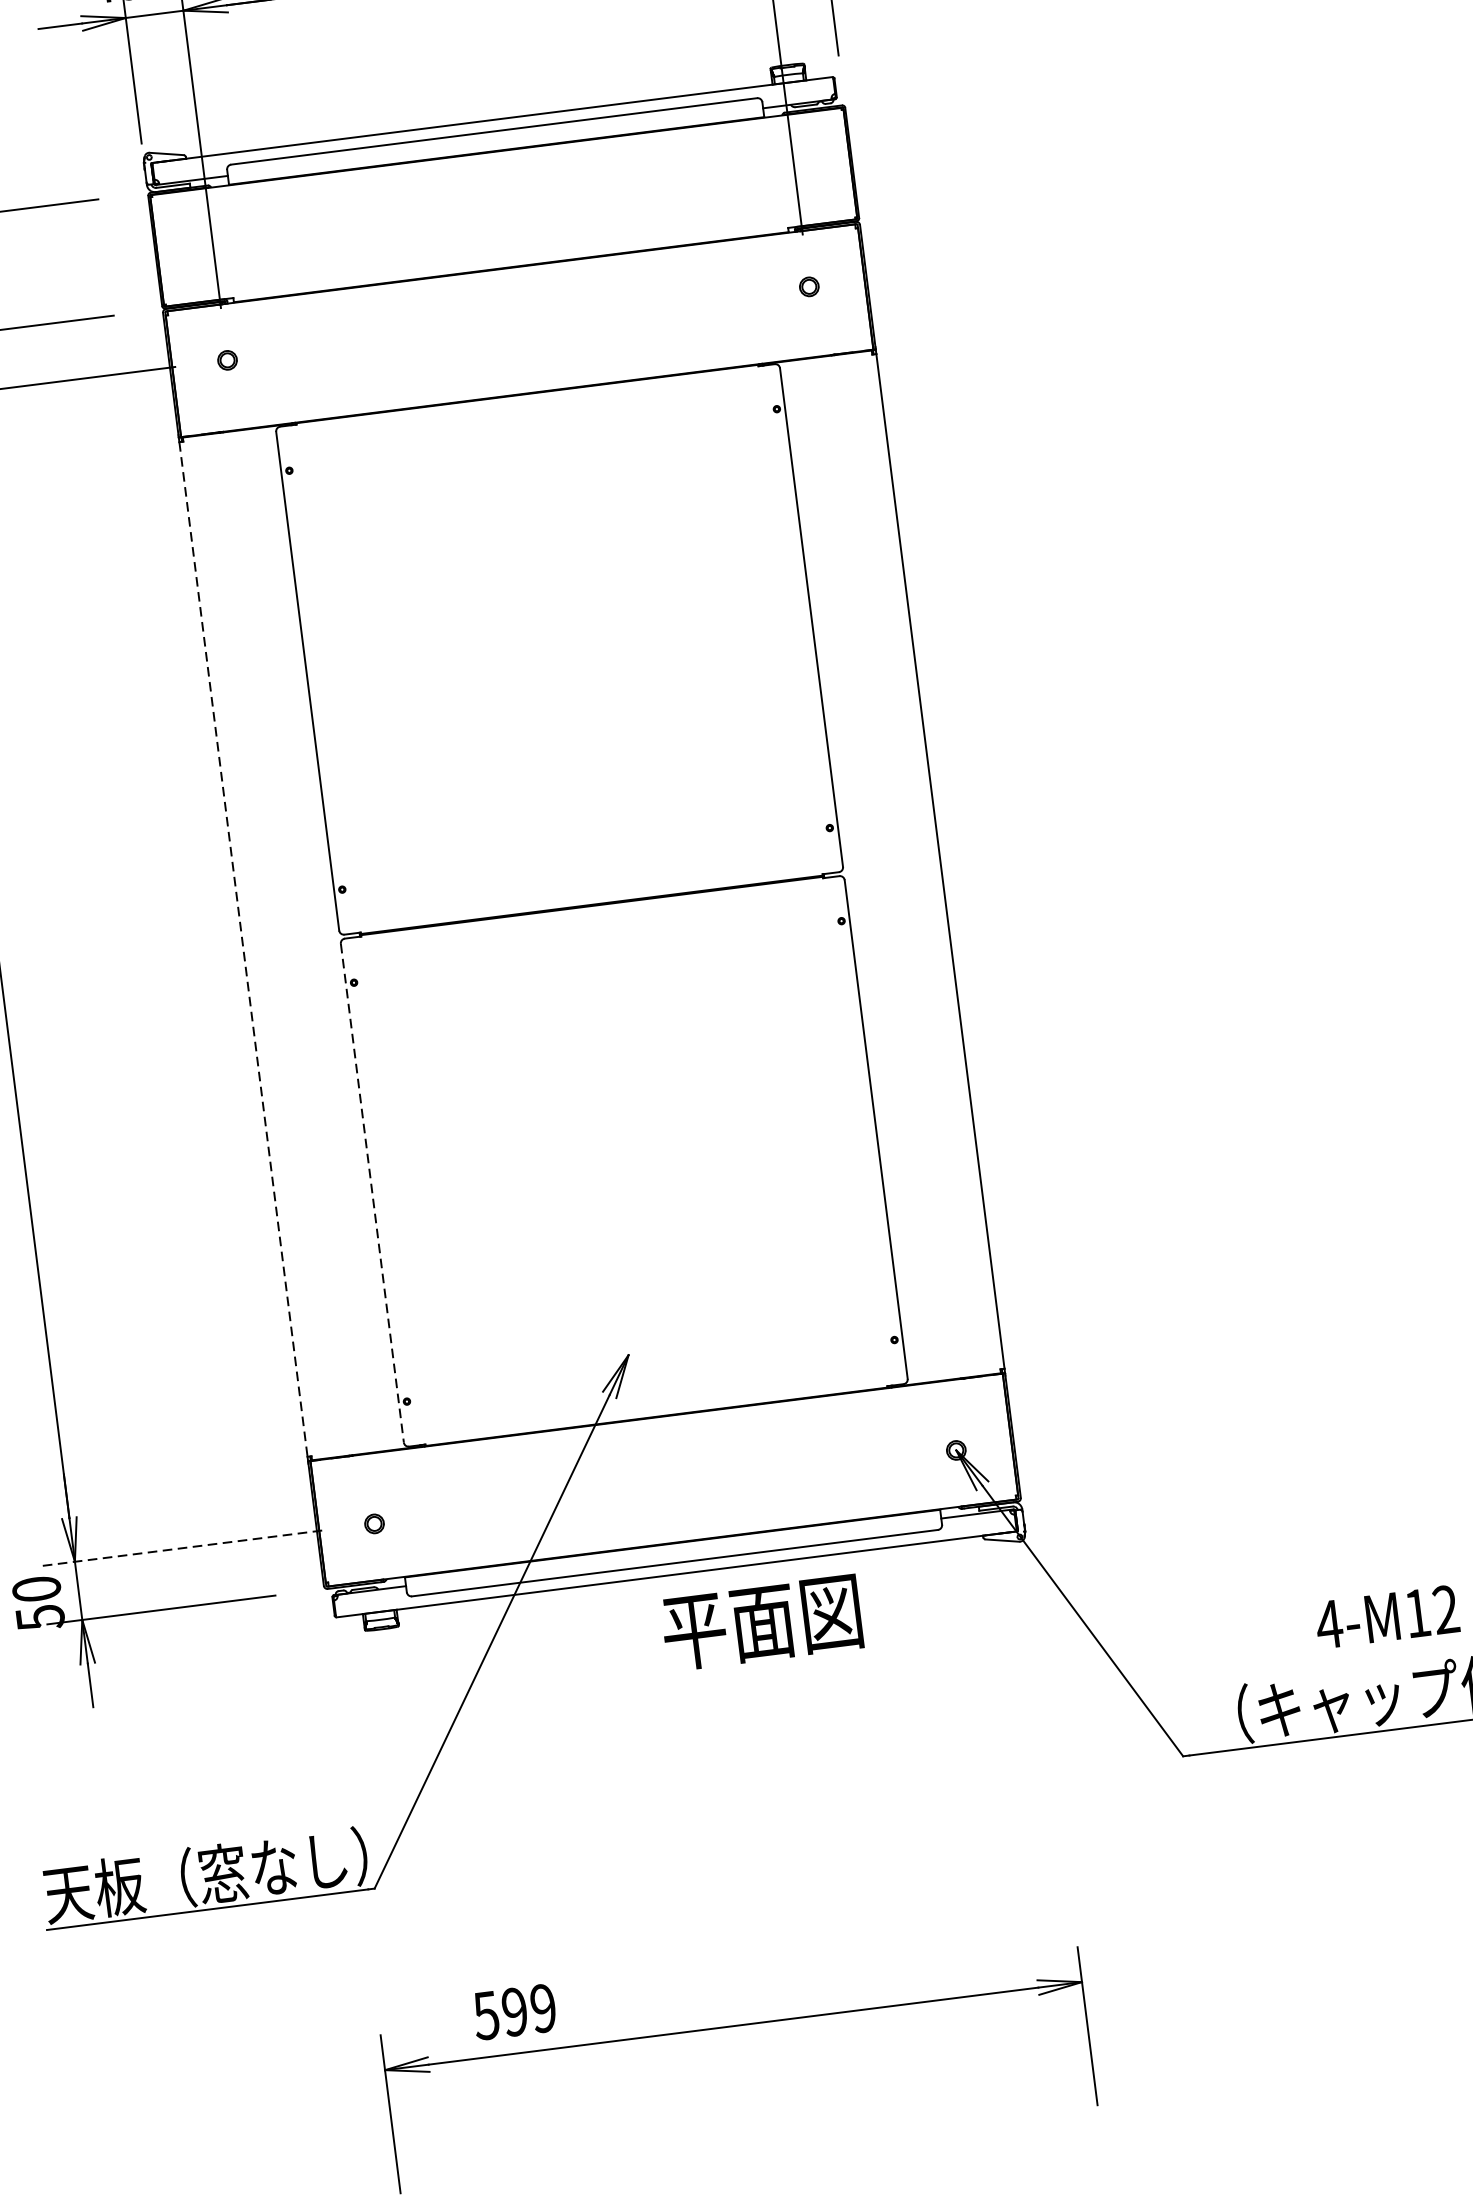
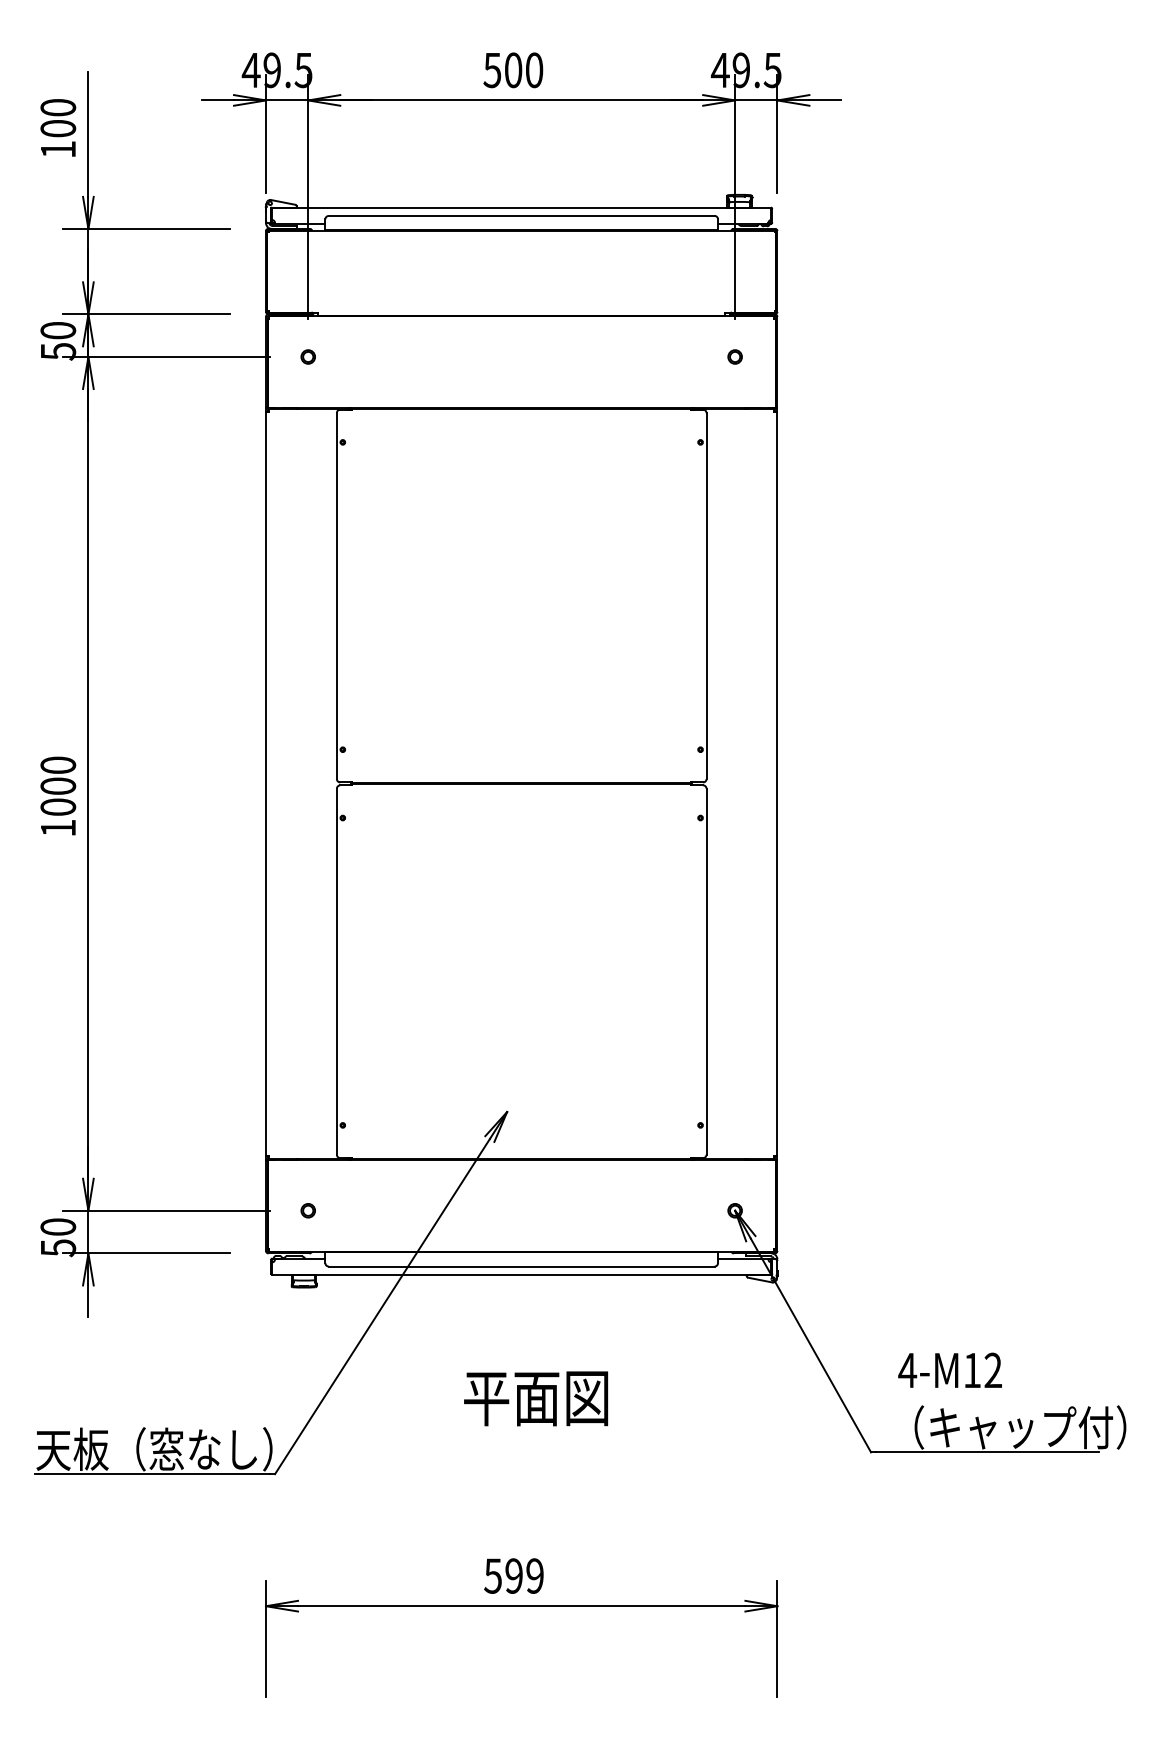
line: (244, 950) -> (266, 784), dashed -> solid
line: (371, 1192) -> (336, 971), dashed -> solid
line: (181, 1547) -> (166, 1210), dashed -> solid
text: (1386, 1615) -> (949, 1369), moved
text: (762, 1622) -> (536, 1398), moved
text: (513, 2011) -> (513, 1575), moved

